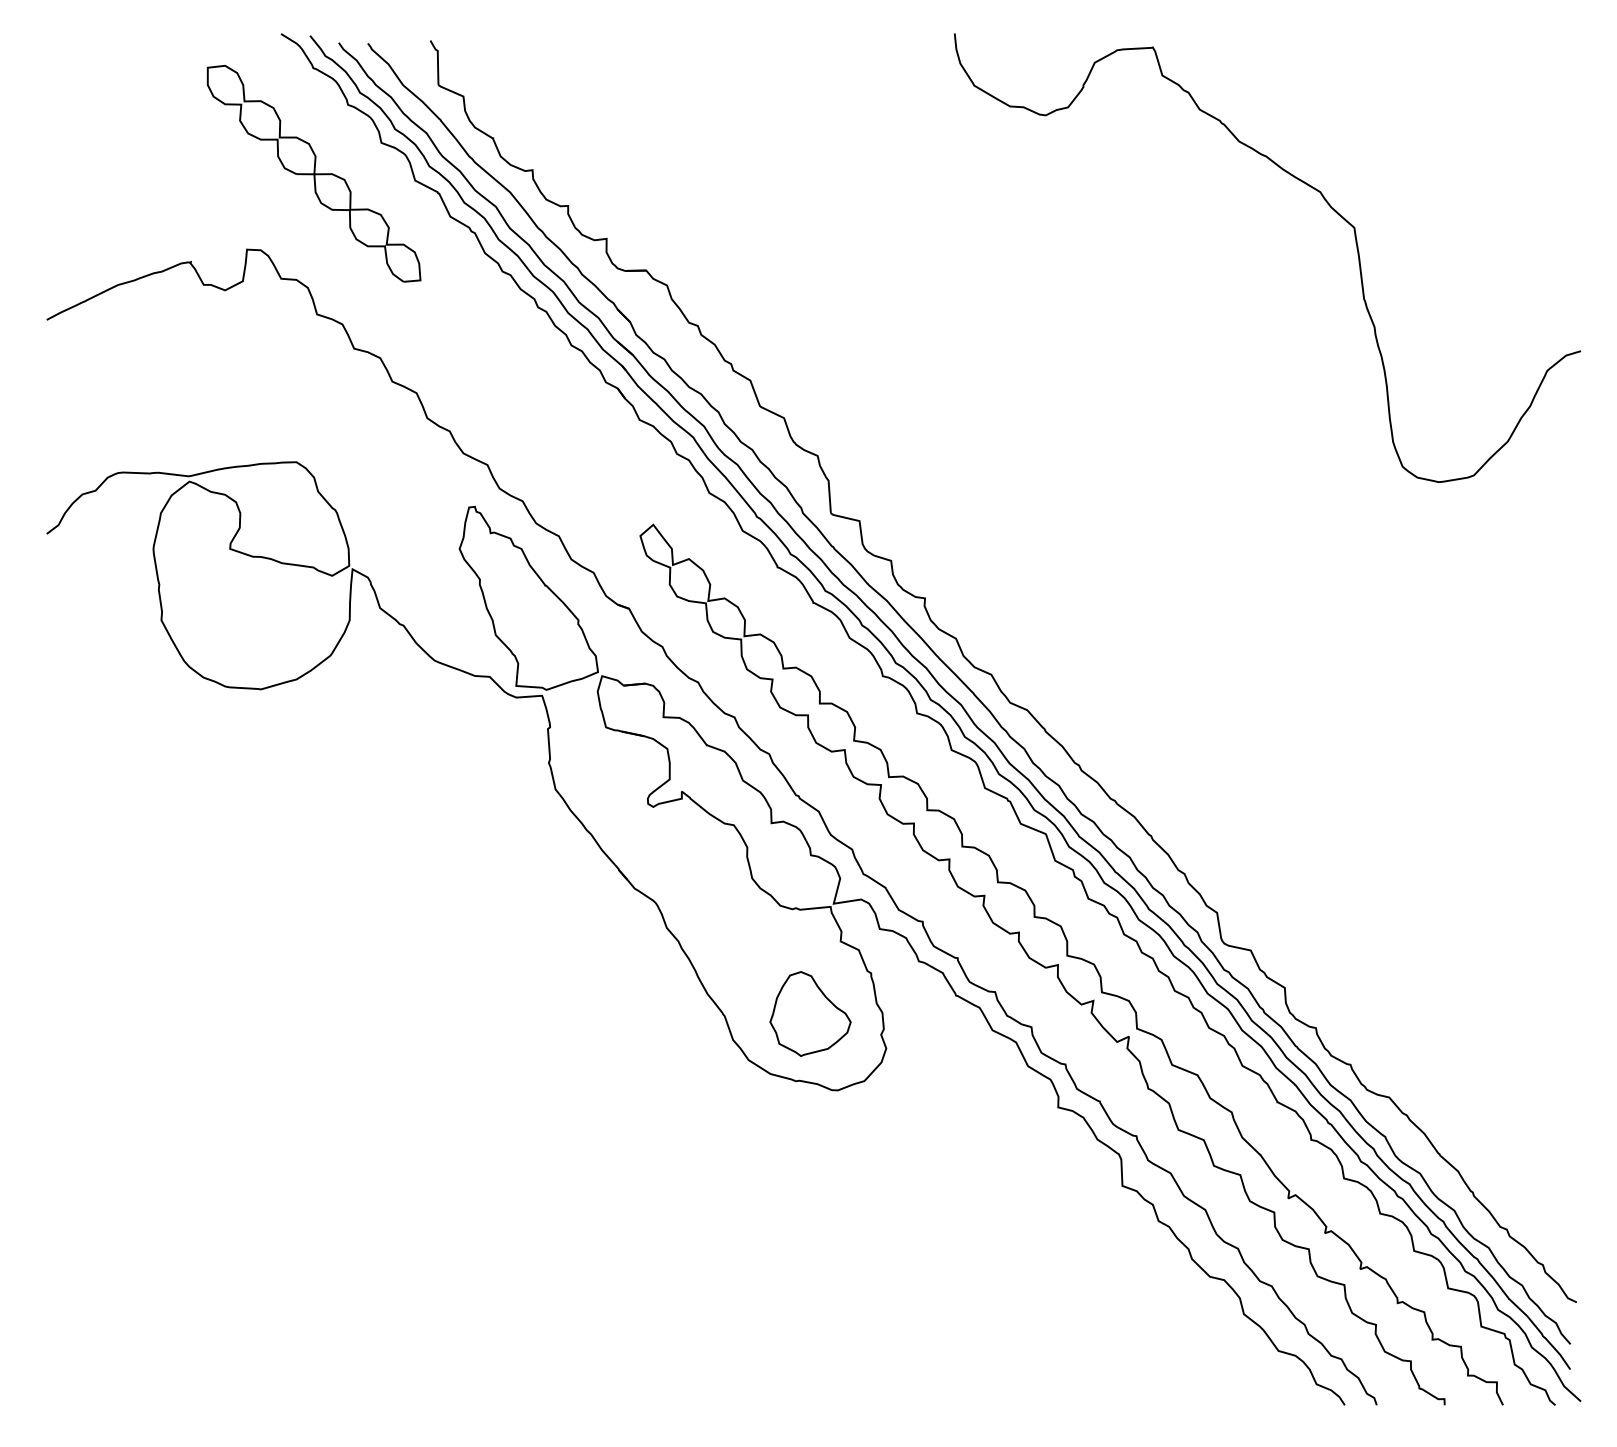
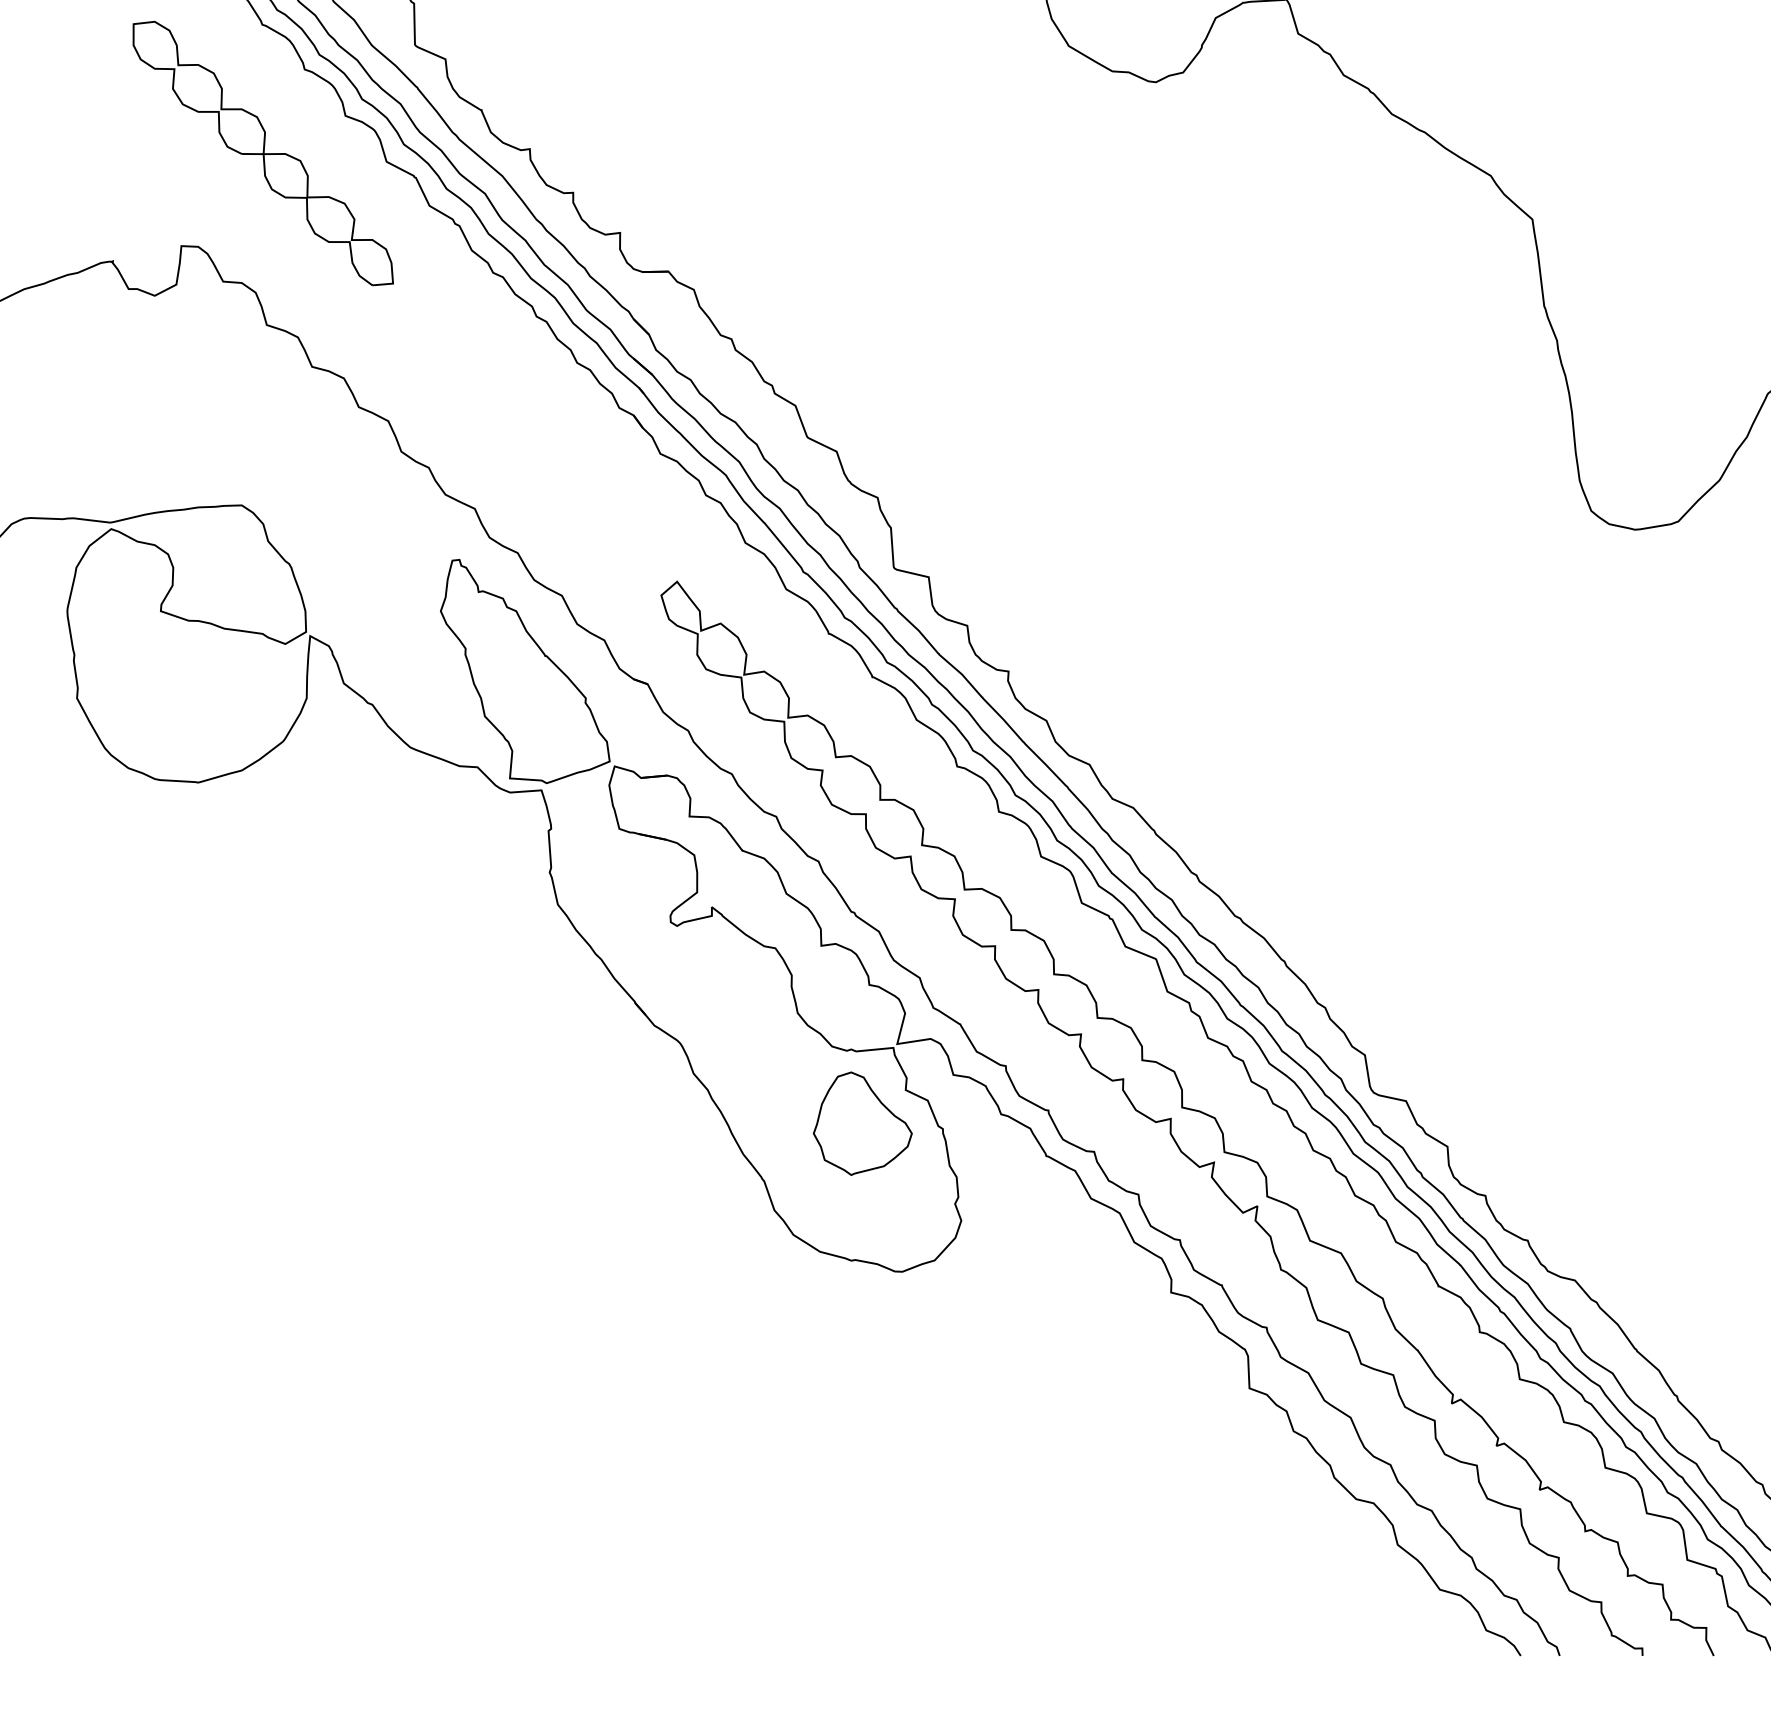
part: (810, 1013) -> (862, 1123), moved

